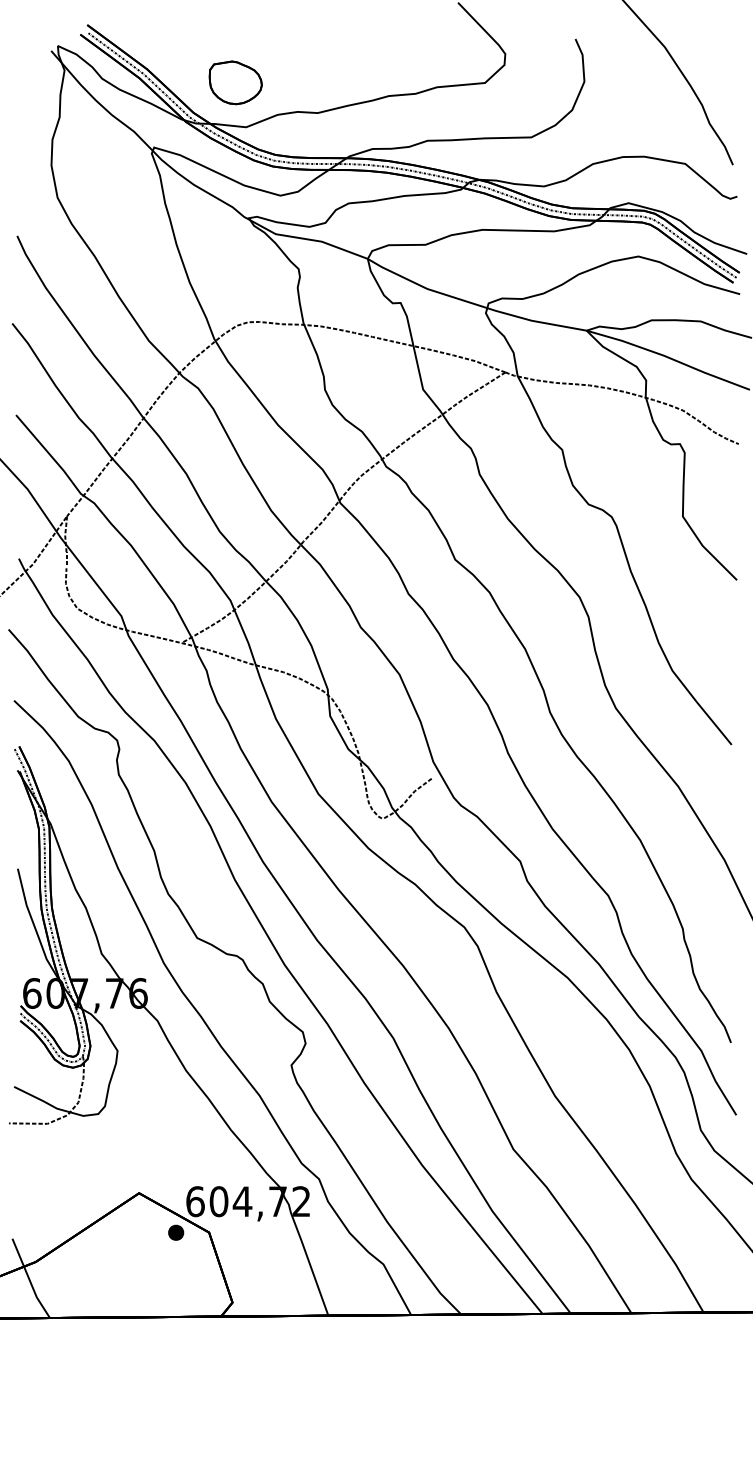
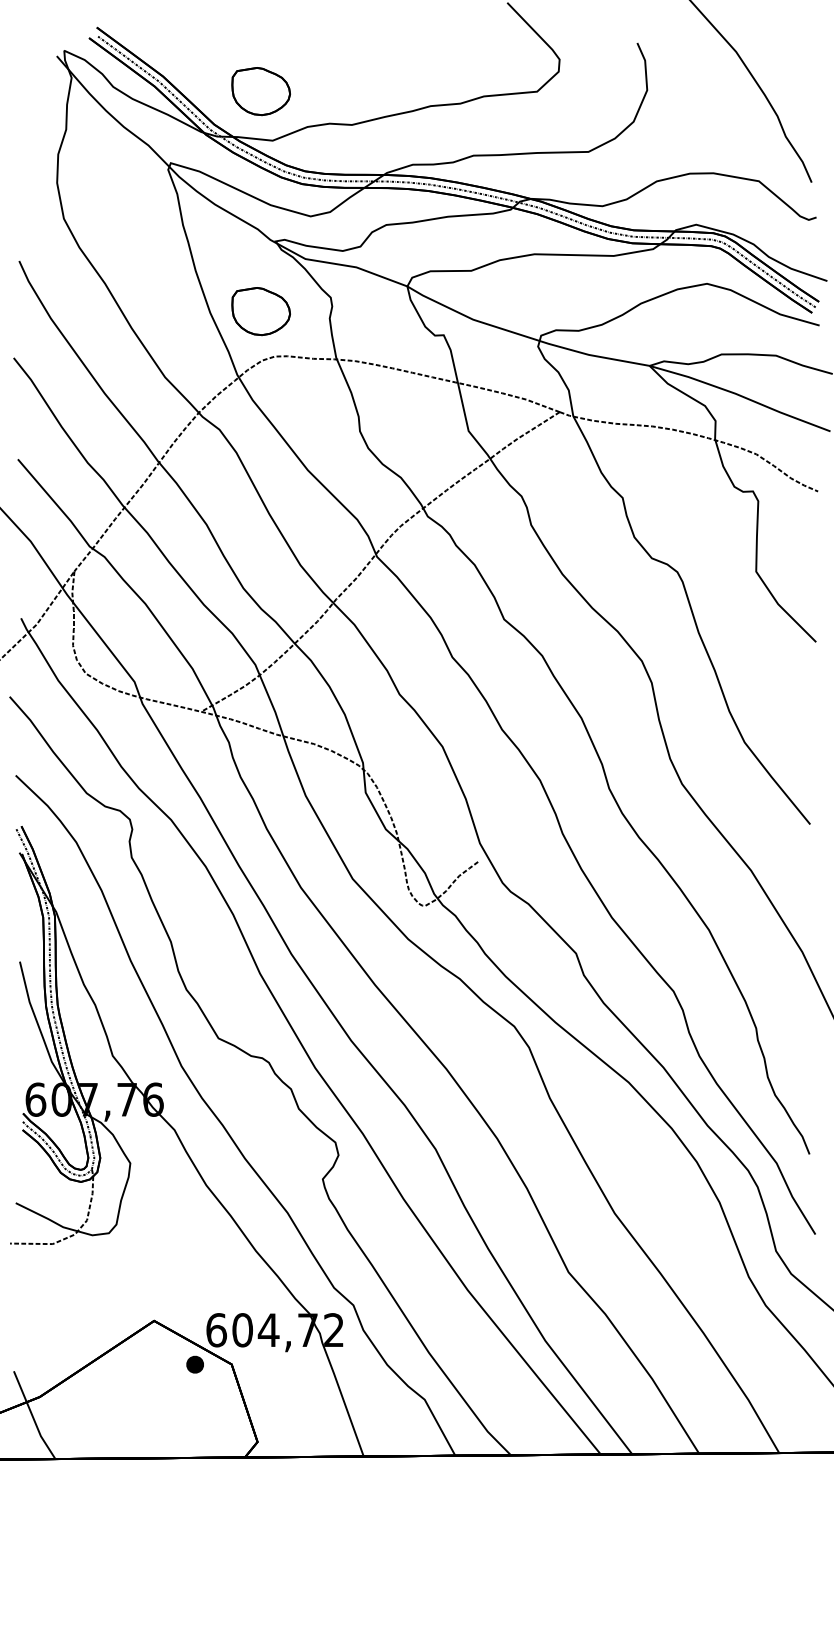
part: (235, 281) -> (260, 311), added

